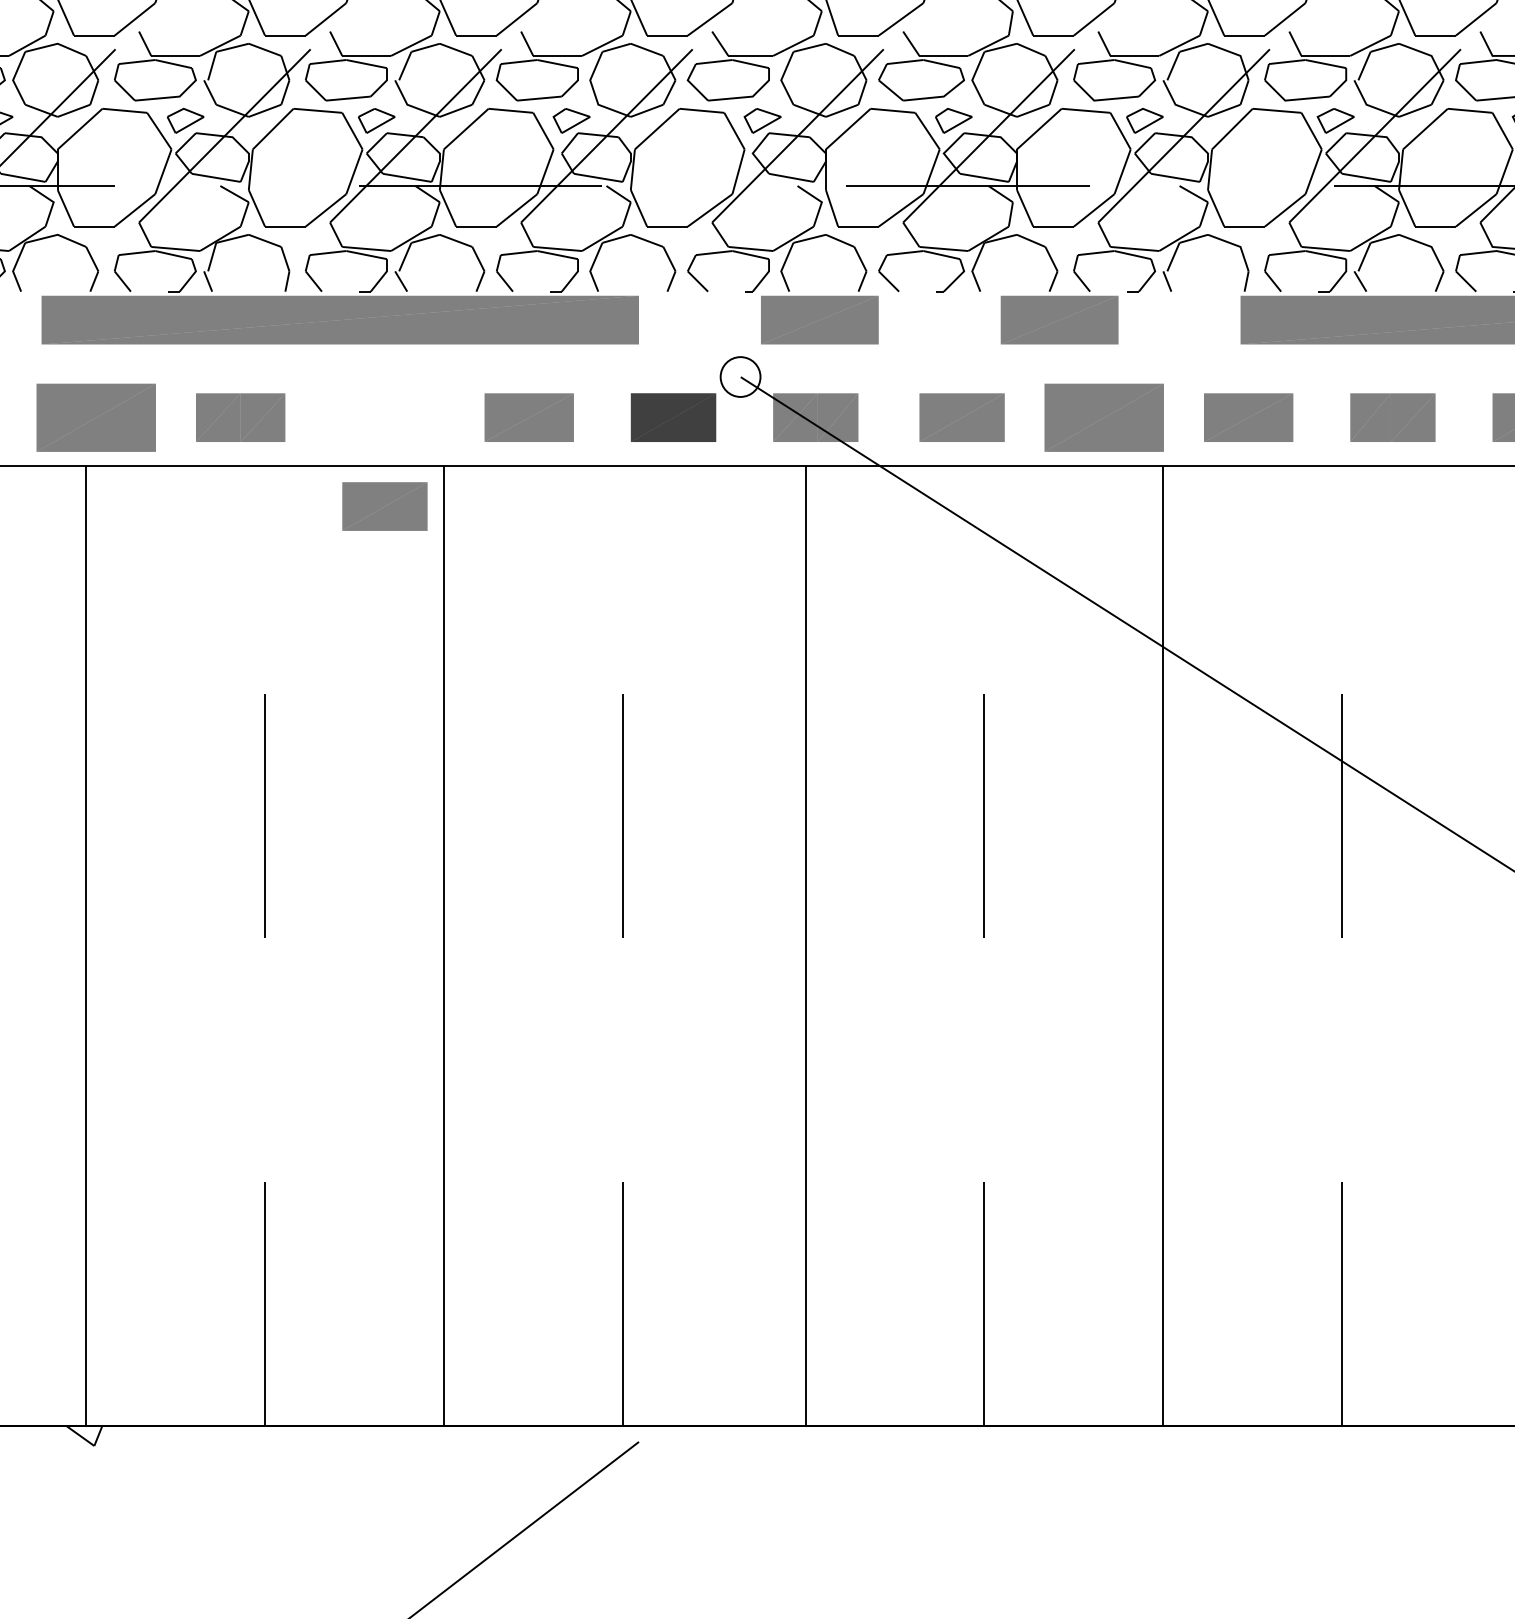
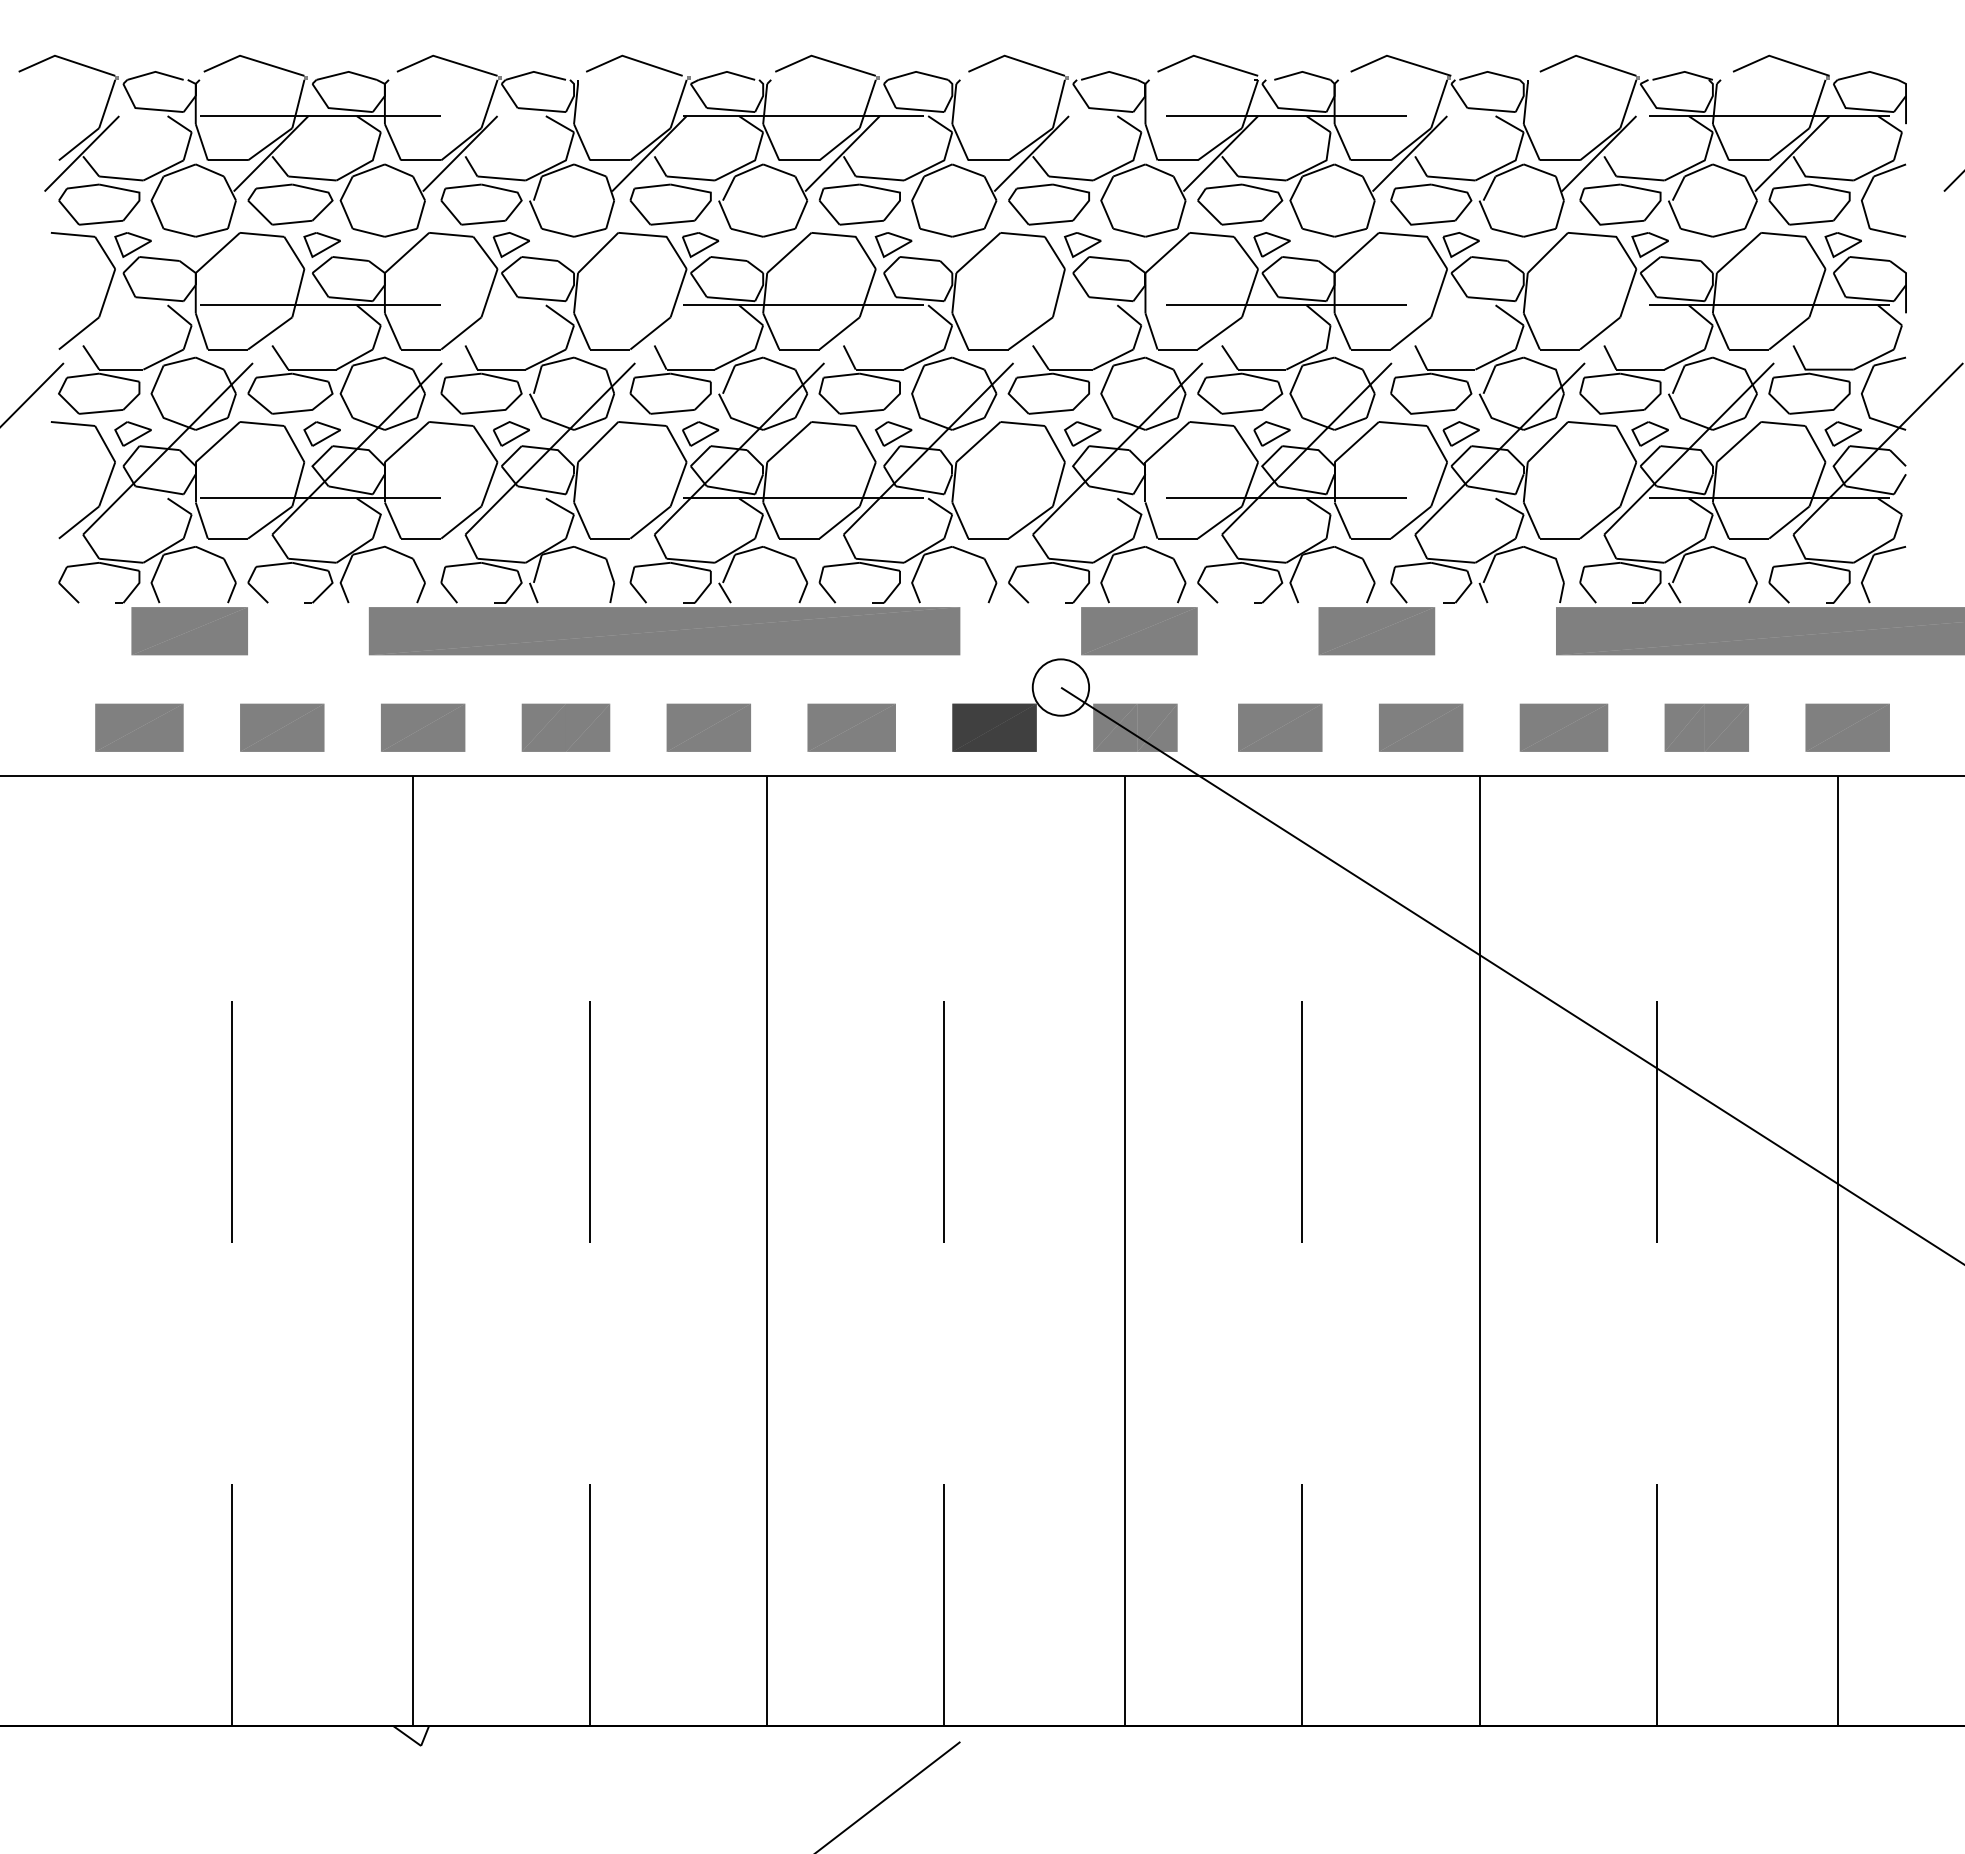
circle: (740, 376) -> (1060, 687), size x1.43
part: (96, 417) -> (423, 727), size x0.71
part: (1104, 417) -> (1421, 727), size x0.71
part: (384, 506) -> (708, 727), moved

